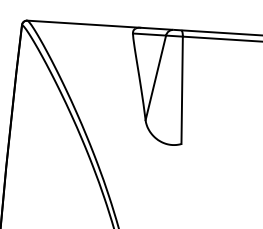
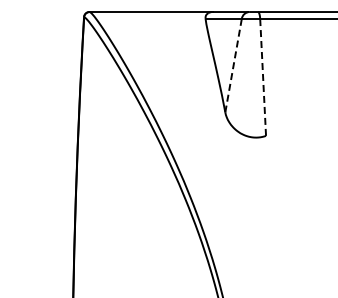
line: (155, 77) -> (233, 65), solid -> dashed
line: (182, 90) -> (263, 77), solid -> dashed

